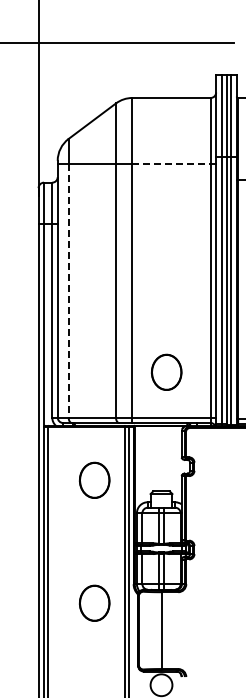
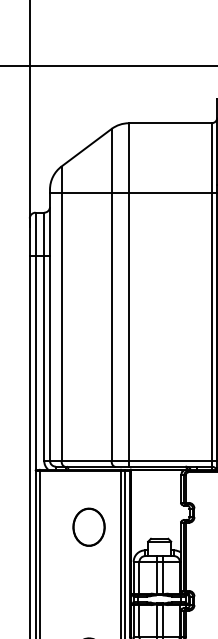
line: (172, 163) -> (171, 192), dashed -> solid
line: (68, 291) -> (61, 327), dashed -> solid
part: (166, 371) -> (164, 412), removed

